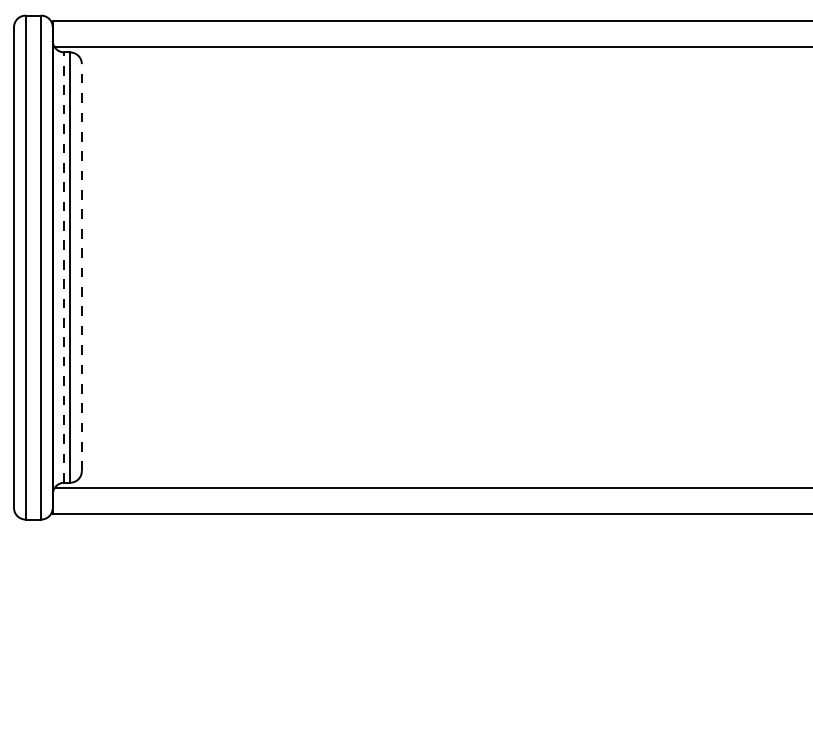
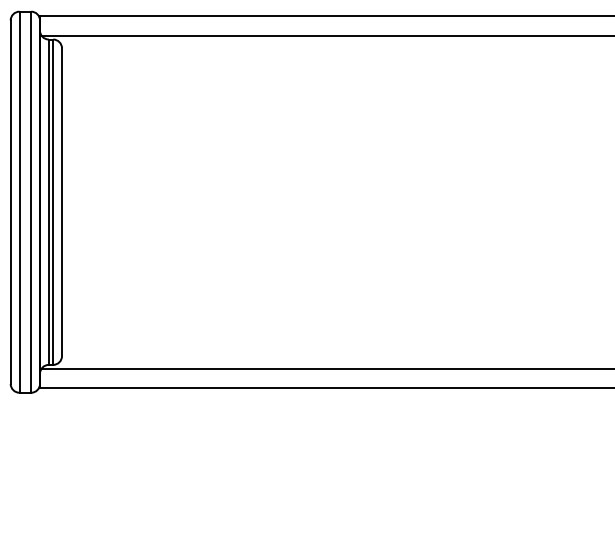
line: (63, 267) -> (48, 202), dashed -> solid
line: (82, 267) -> (62, 202), dashed -> solid

